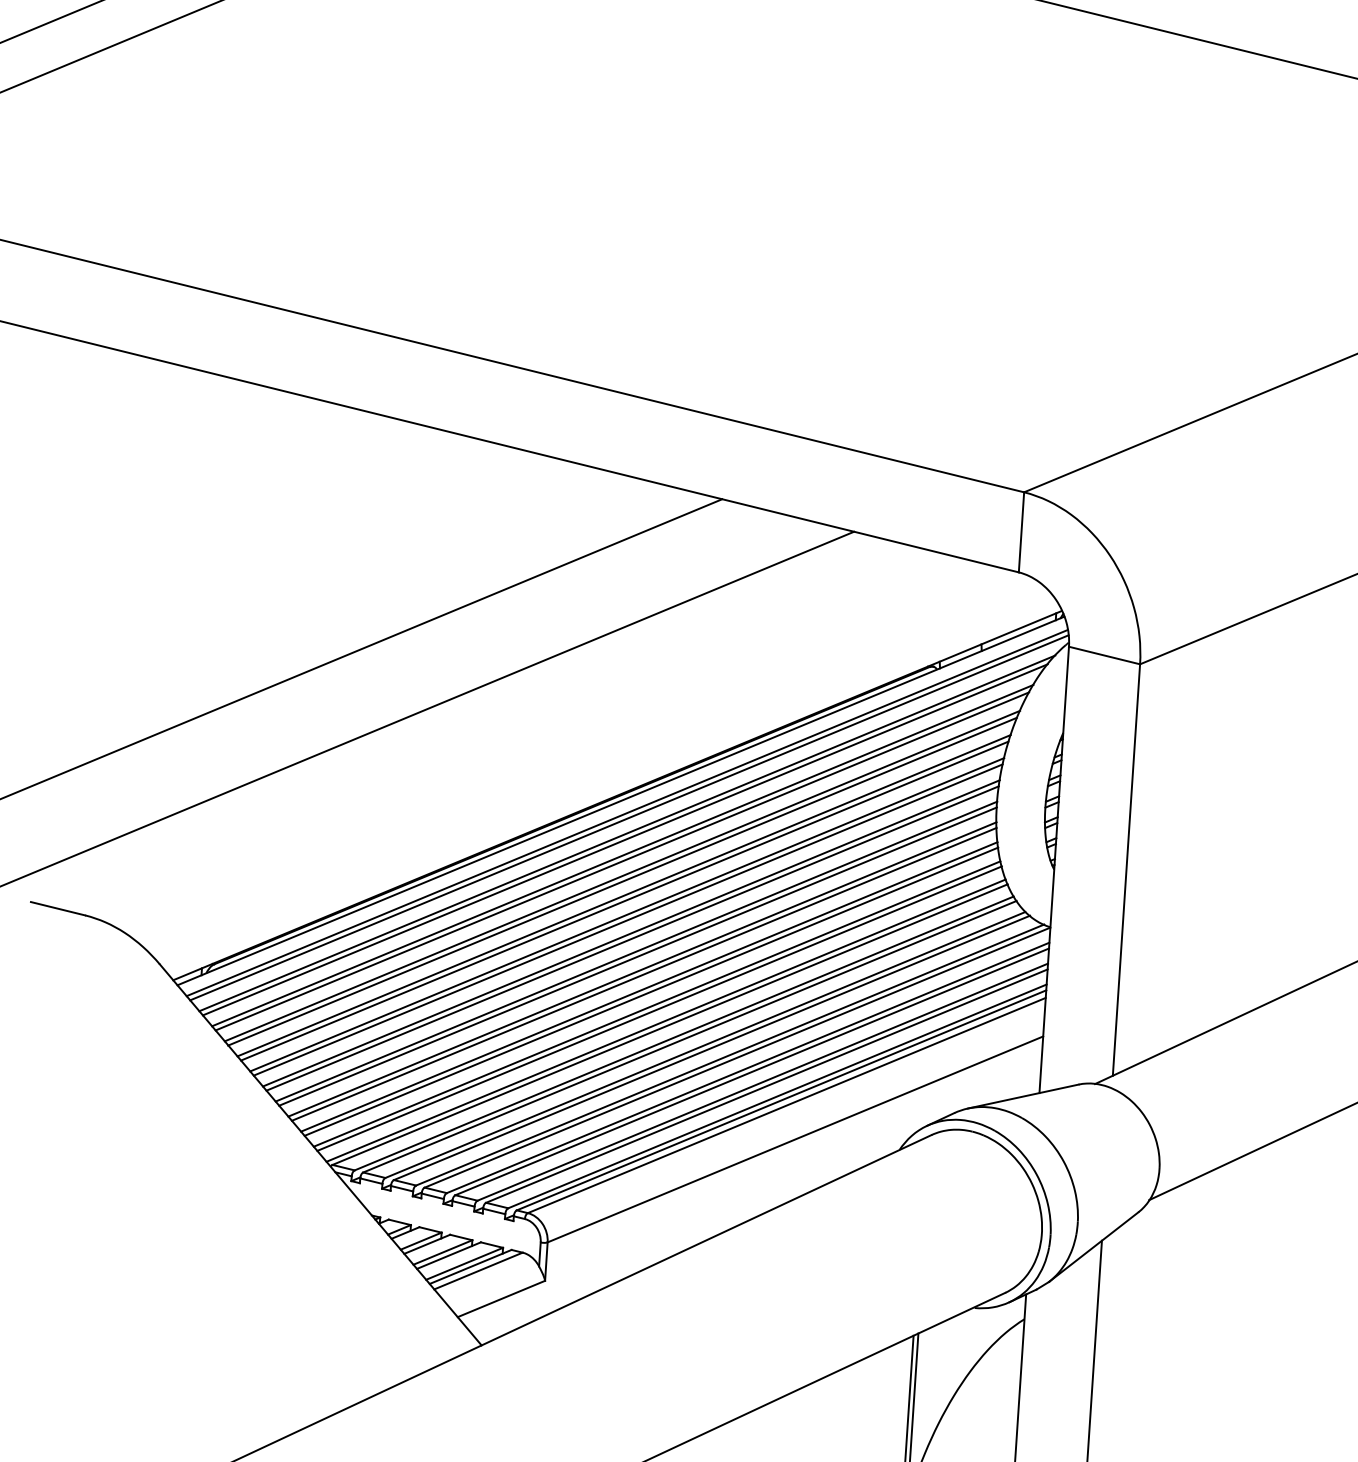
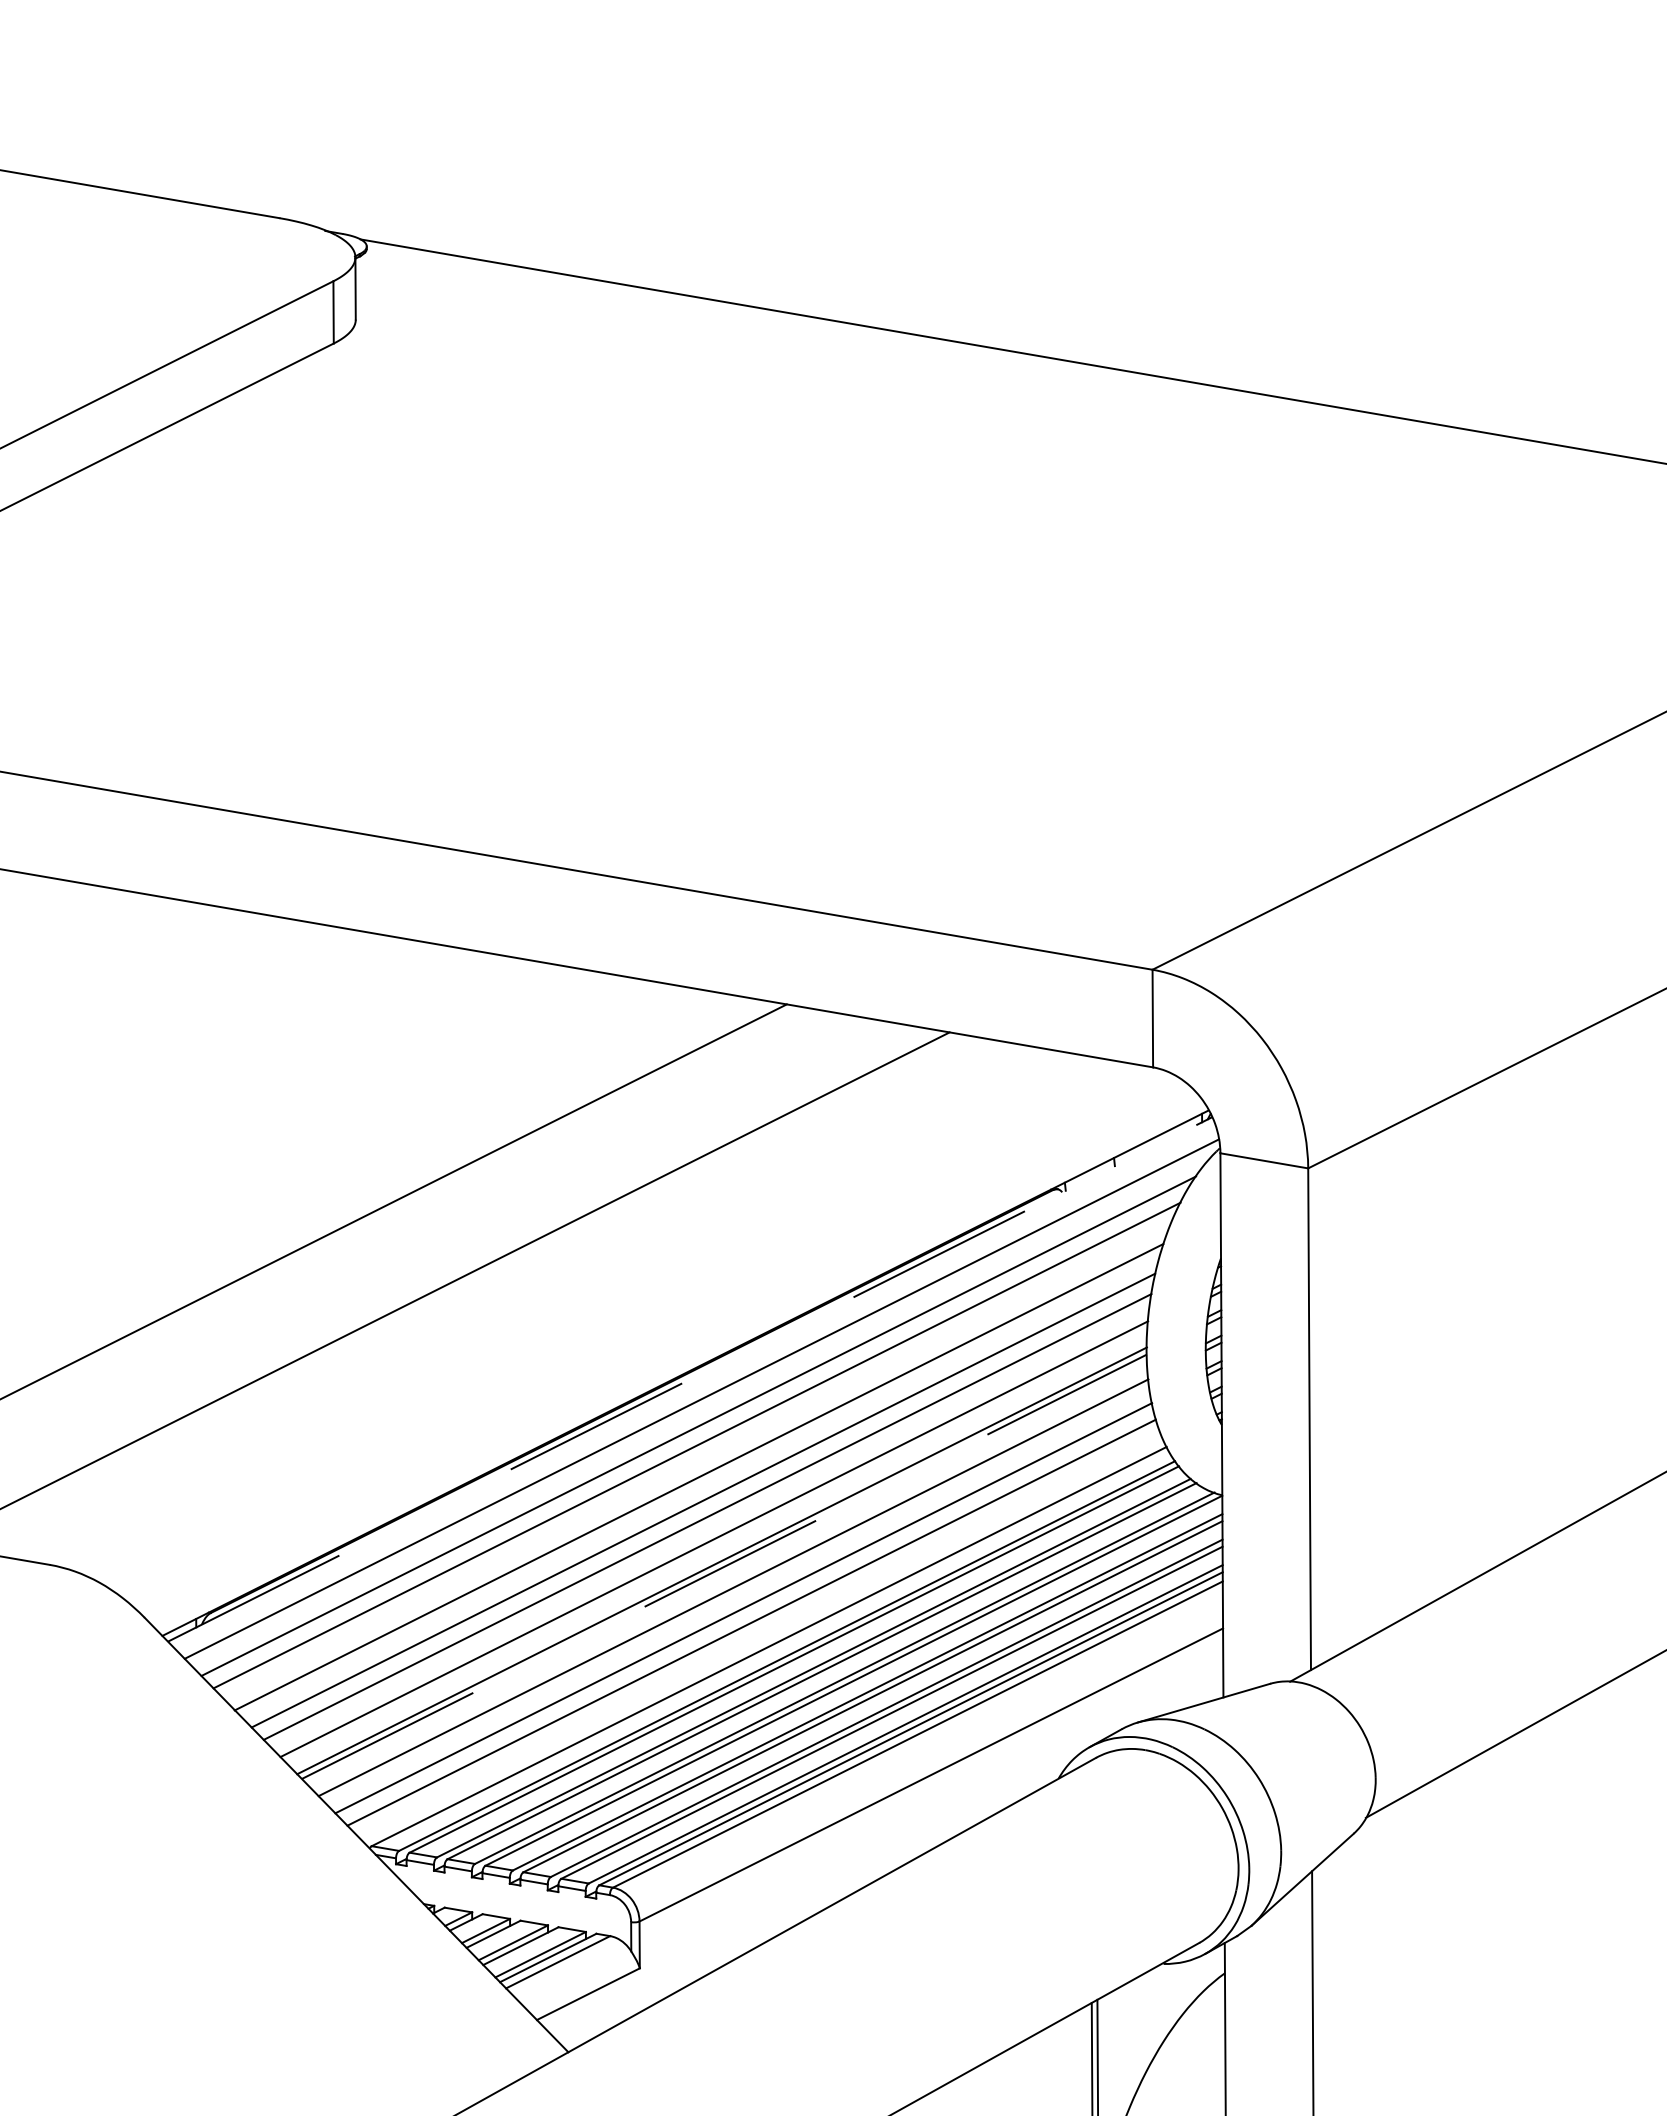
line: (621, 801) -> (690, 1379), solid -> dashed
line: (627, 813) -> (698, 1393), removed
line: (627, 833) -> (700, 1418), removed
line: (621, 861) -> (696, 1452), removed
line: (622, 876) -> (698, 1470), removed
line: (624, 895) -> (702, 1493), removed
line: (628, 919) -> (709, 1522), removed
line: (632, 937) -> (716, 1544), removed
line: (638, 956) -> (724, 1566), solid -> dashed
line: (642, 969) -> (730, 1581), removed
line: (649, 986) -> (740, 1602), removed
line: (659, 1008) -> (755, 1627), removed
line: (665, 1020) -> (763, 1641), removed

